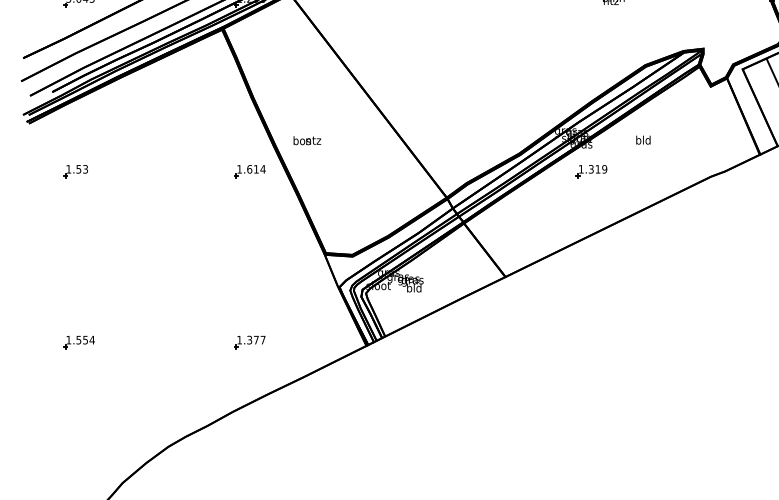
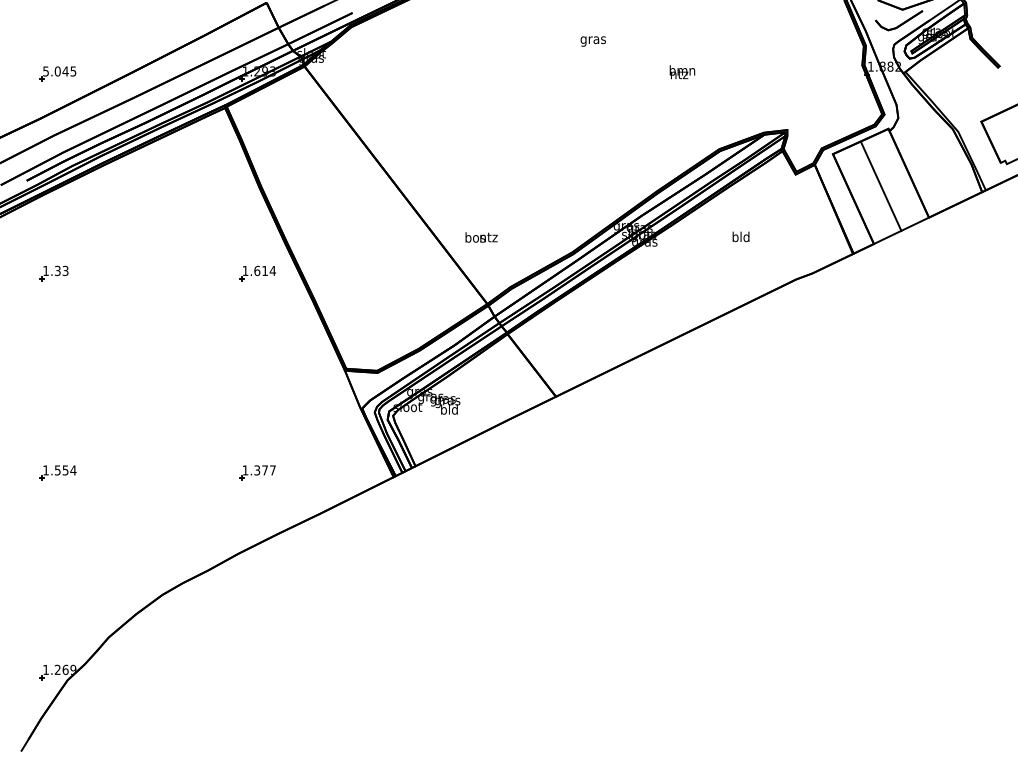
text: (642, 139) -> (740, 236), moved
text: (307, 140) -> (481, 237), moved
text: (78, 168) -> (57, 270), 1.53 -> 1.33
part: (591, 171) -> (656, 273), removed

